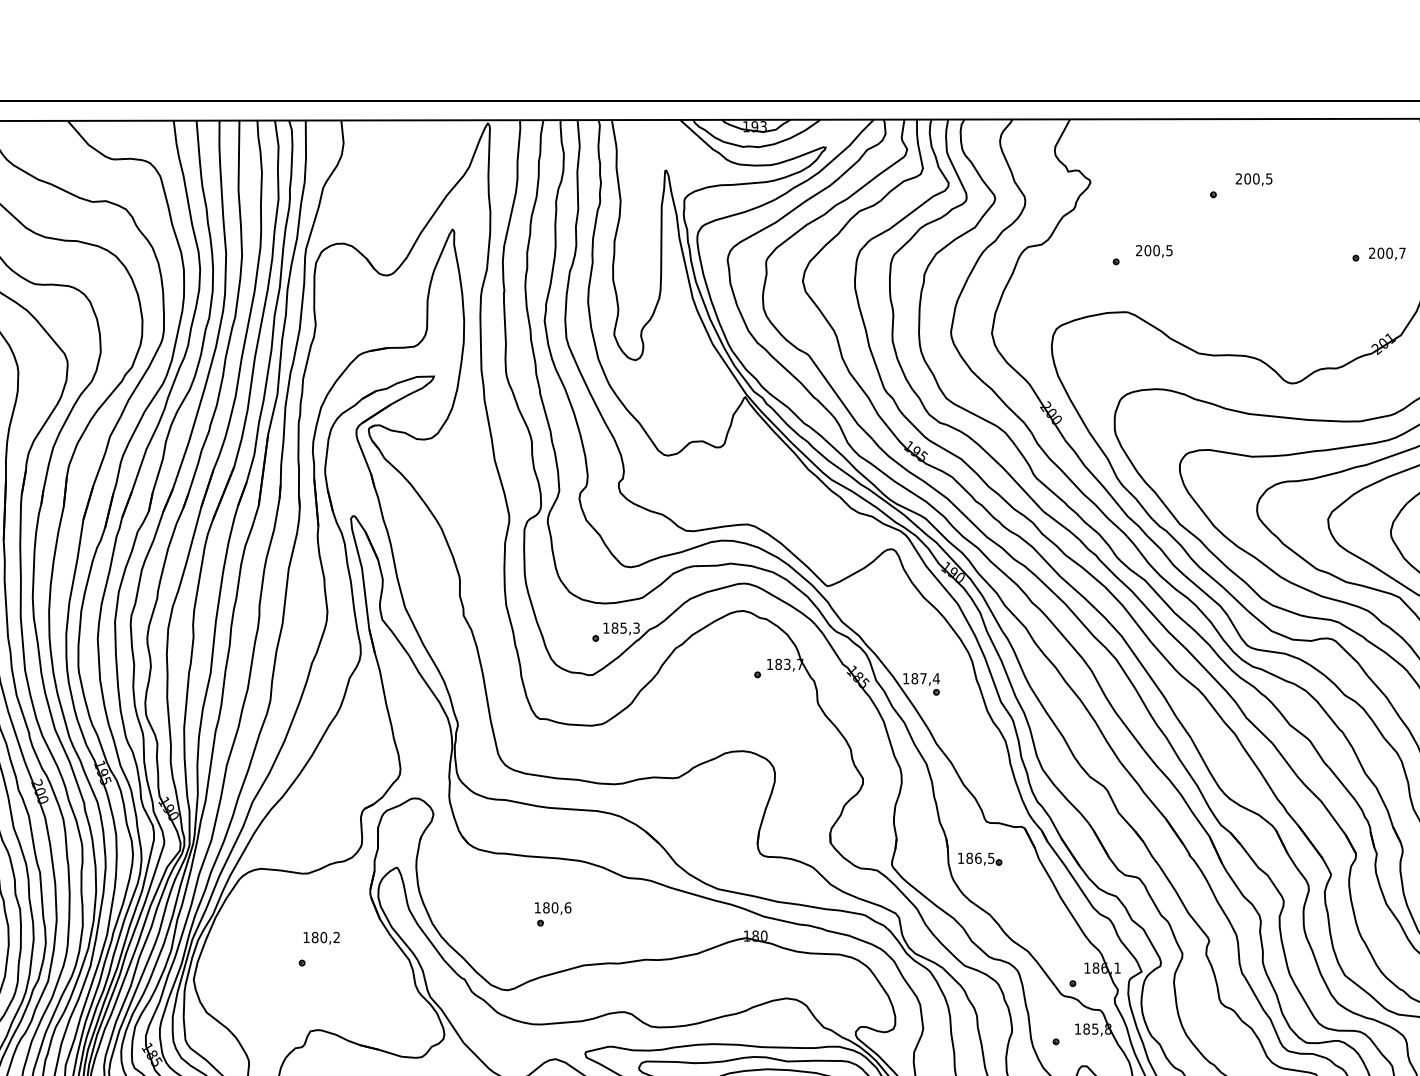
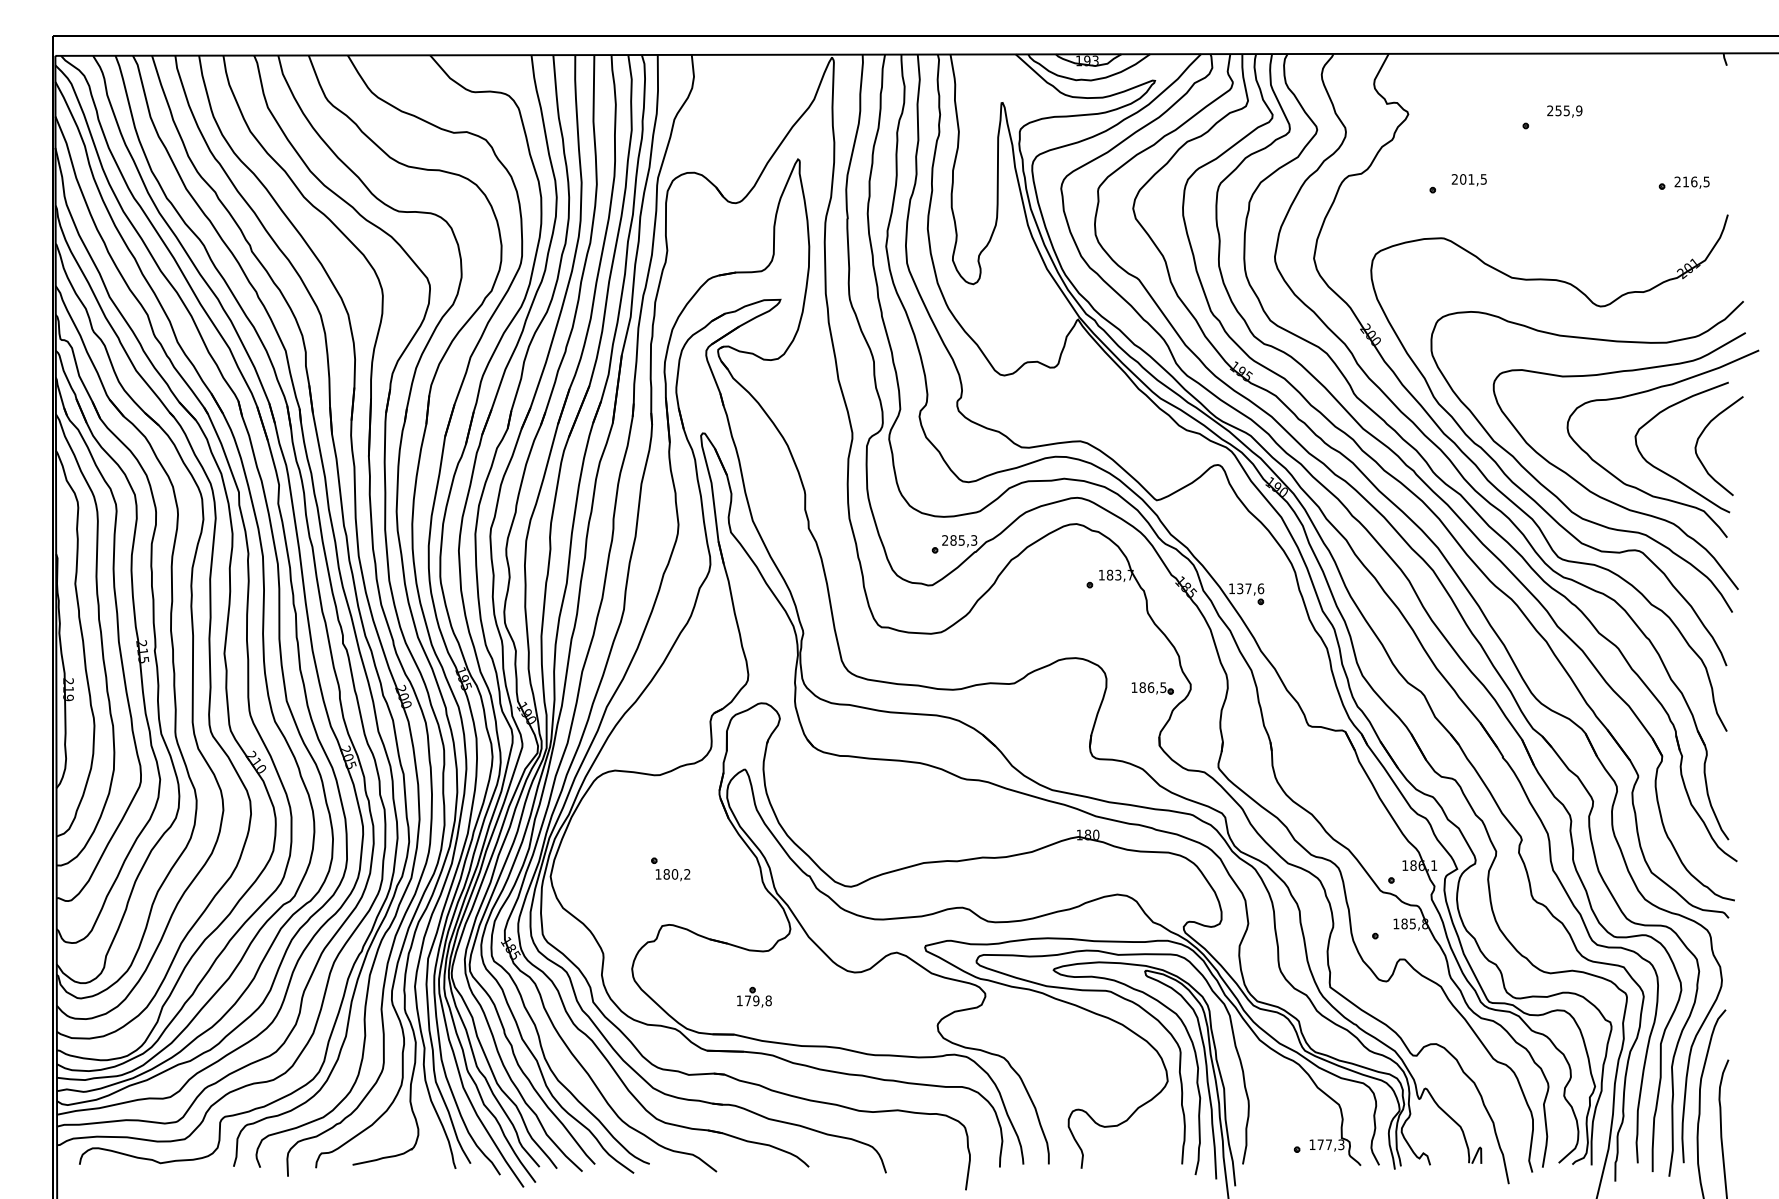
text: (1258, 178) -> (1568, 110), 200,5 -> 255,9
text: (1156, 250) -> (1471, 179), 200,5 -> 201,5
text: (1390, 252) -> (1695, 181), 200,7 -> 216,5
text: (605, 628) -> (944, 540), 185,3 -> 285,3
text: (925, 678) -> (1250, 588), 187,4 -> 137,6
part: (979, 859) -> (1152, 688), moved
part: (553, 913) -> (894, 813), removed
text: (321, 938) -> (672, 875), moved

